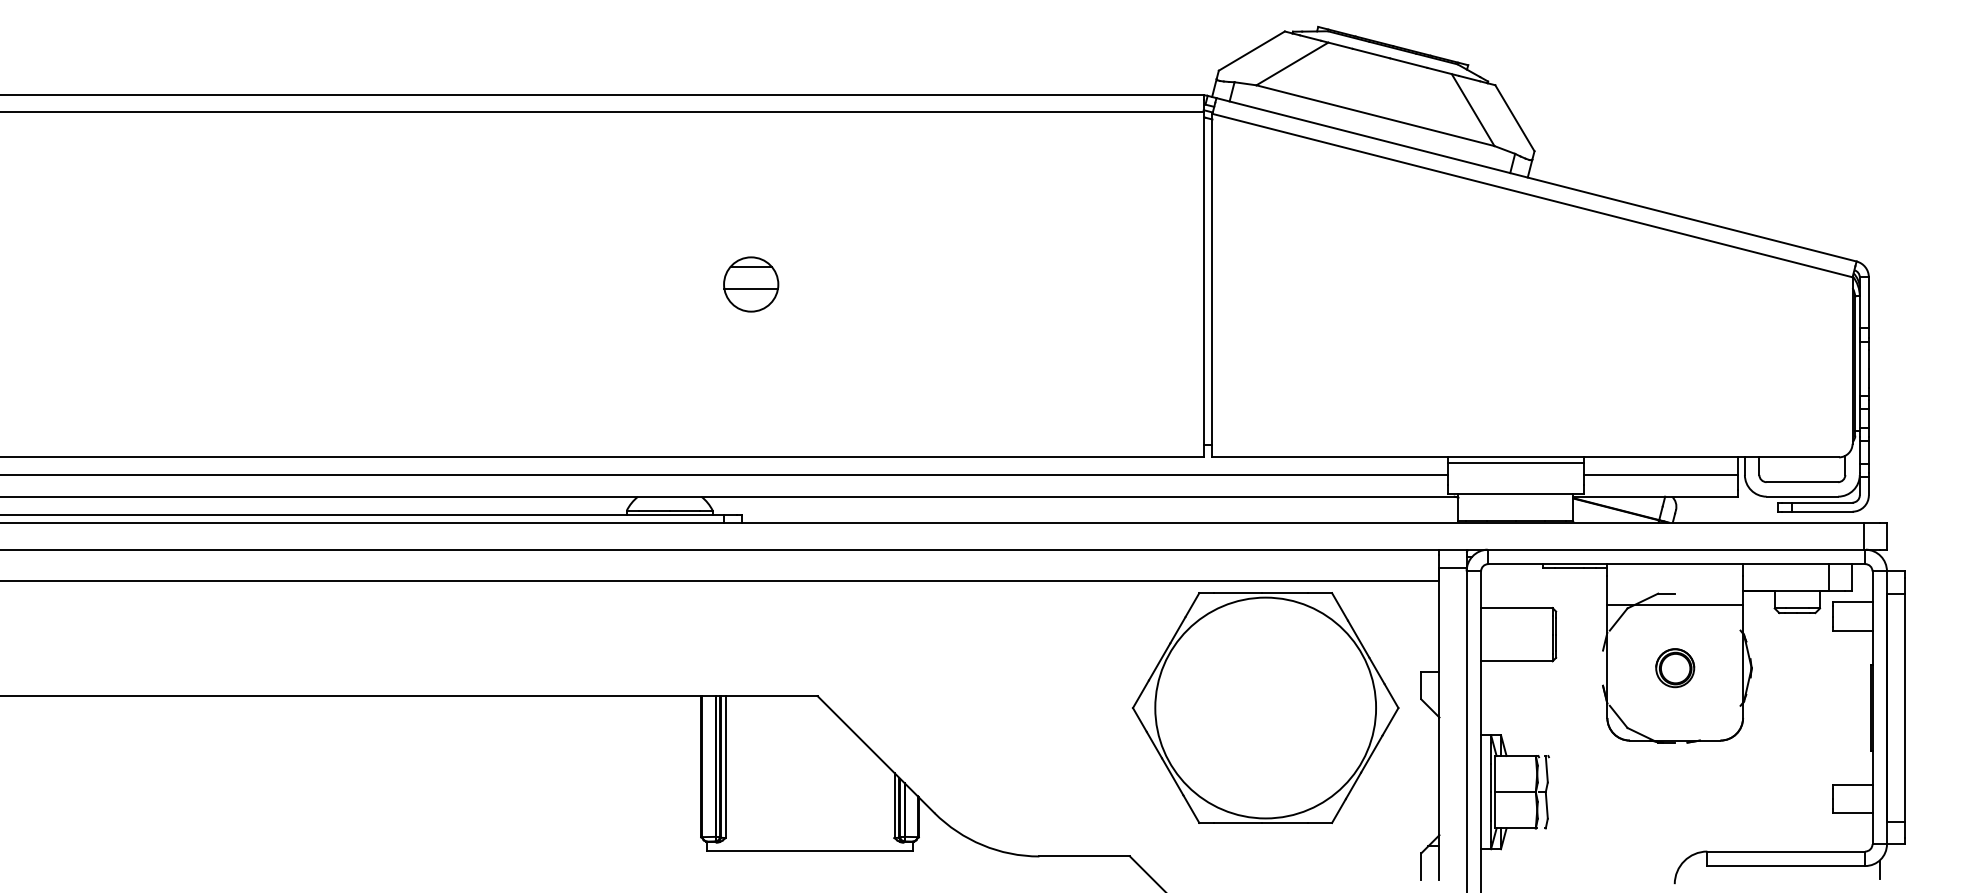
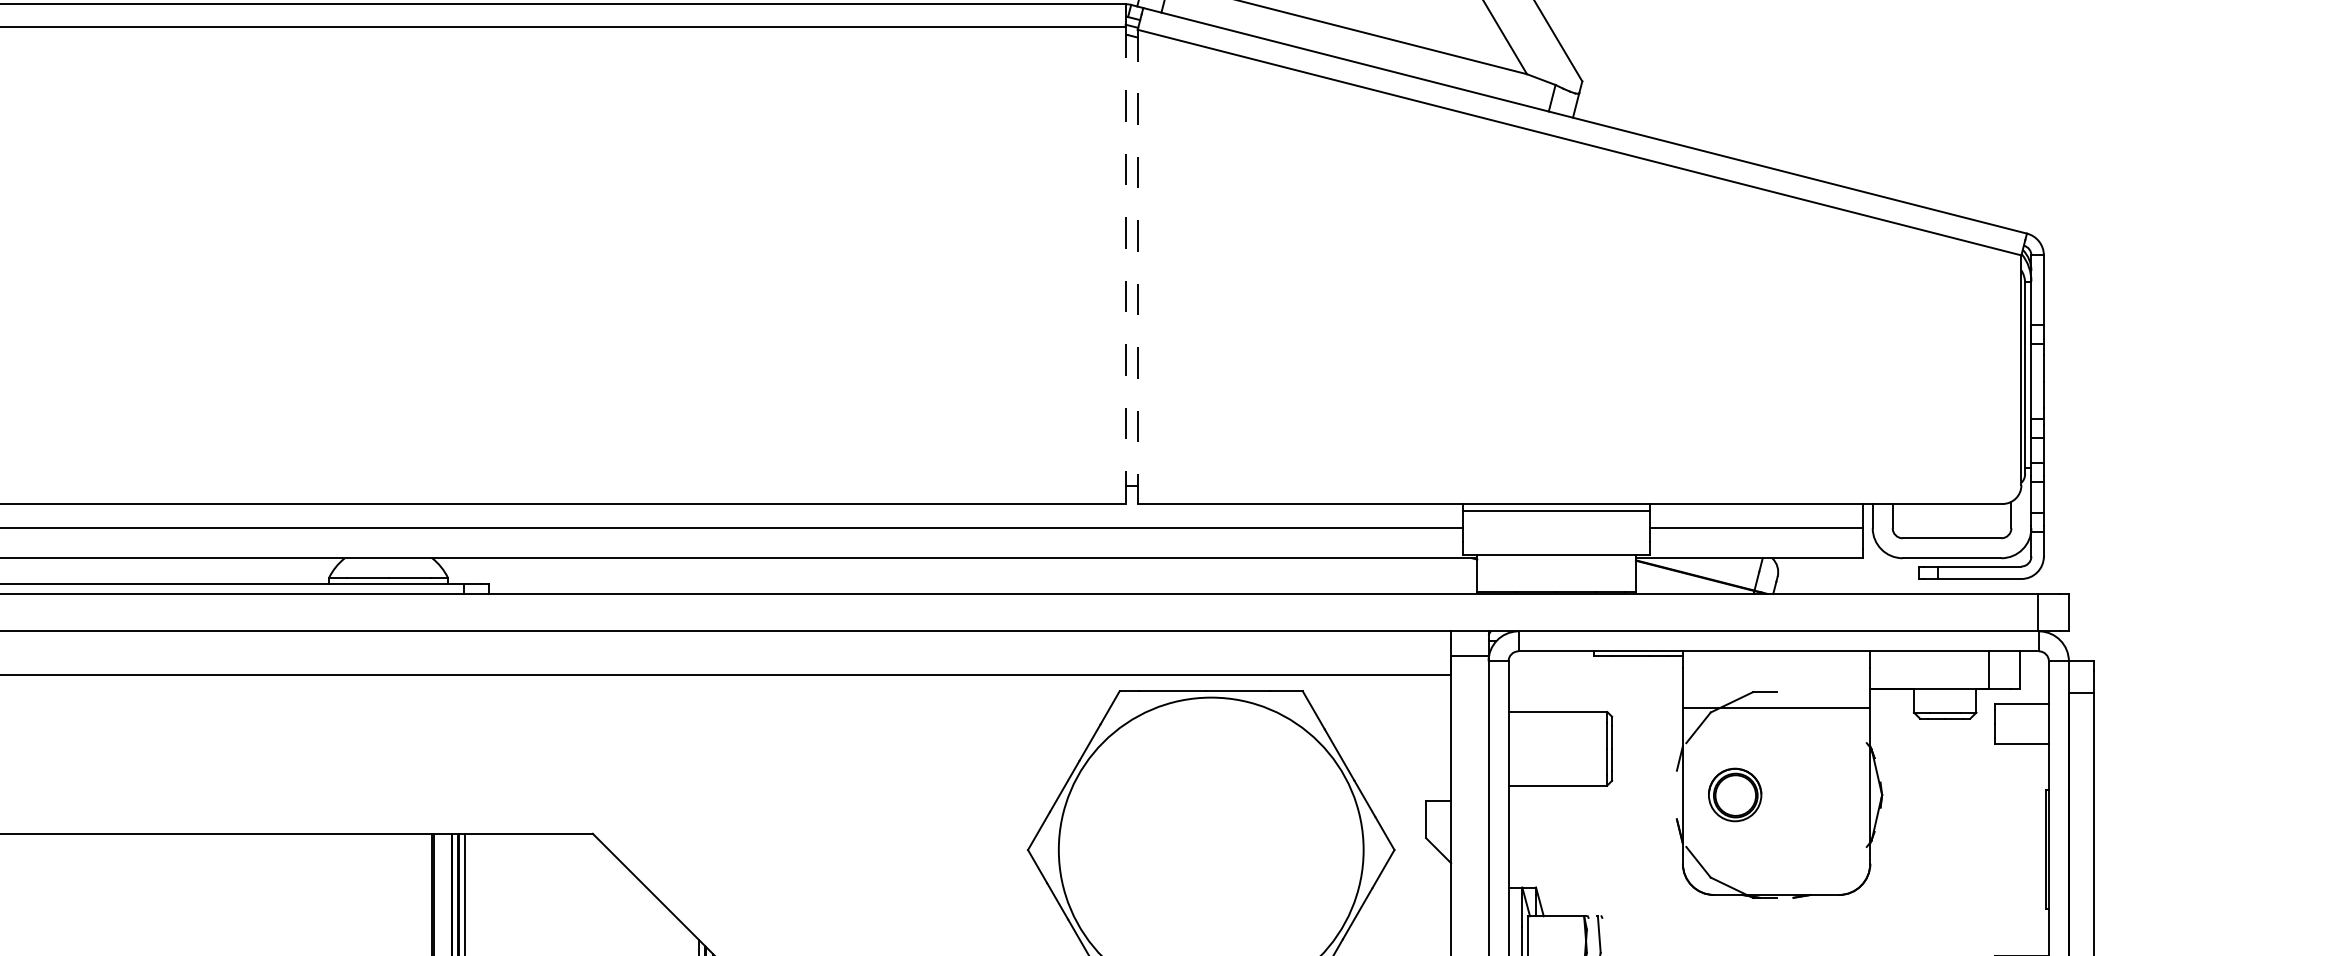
part: (751, 284) -> (501, 265), removed
line: (1203, 284) -> (1125, 265), solid -> dashed
line: (1212, 285) -> (1137, 266), solid -> dashed
part: (1675, 668) -> (1735, 795), moved

